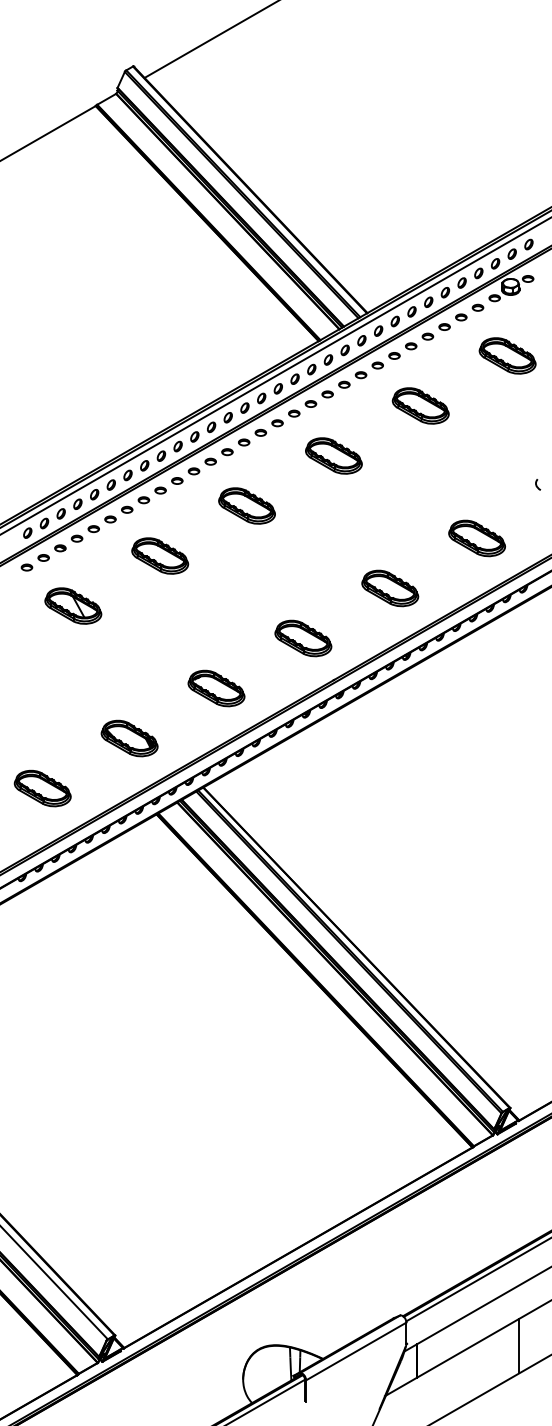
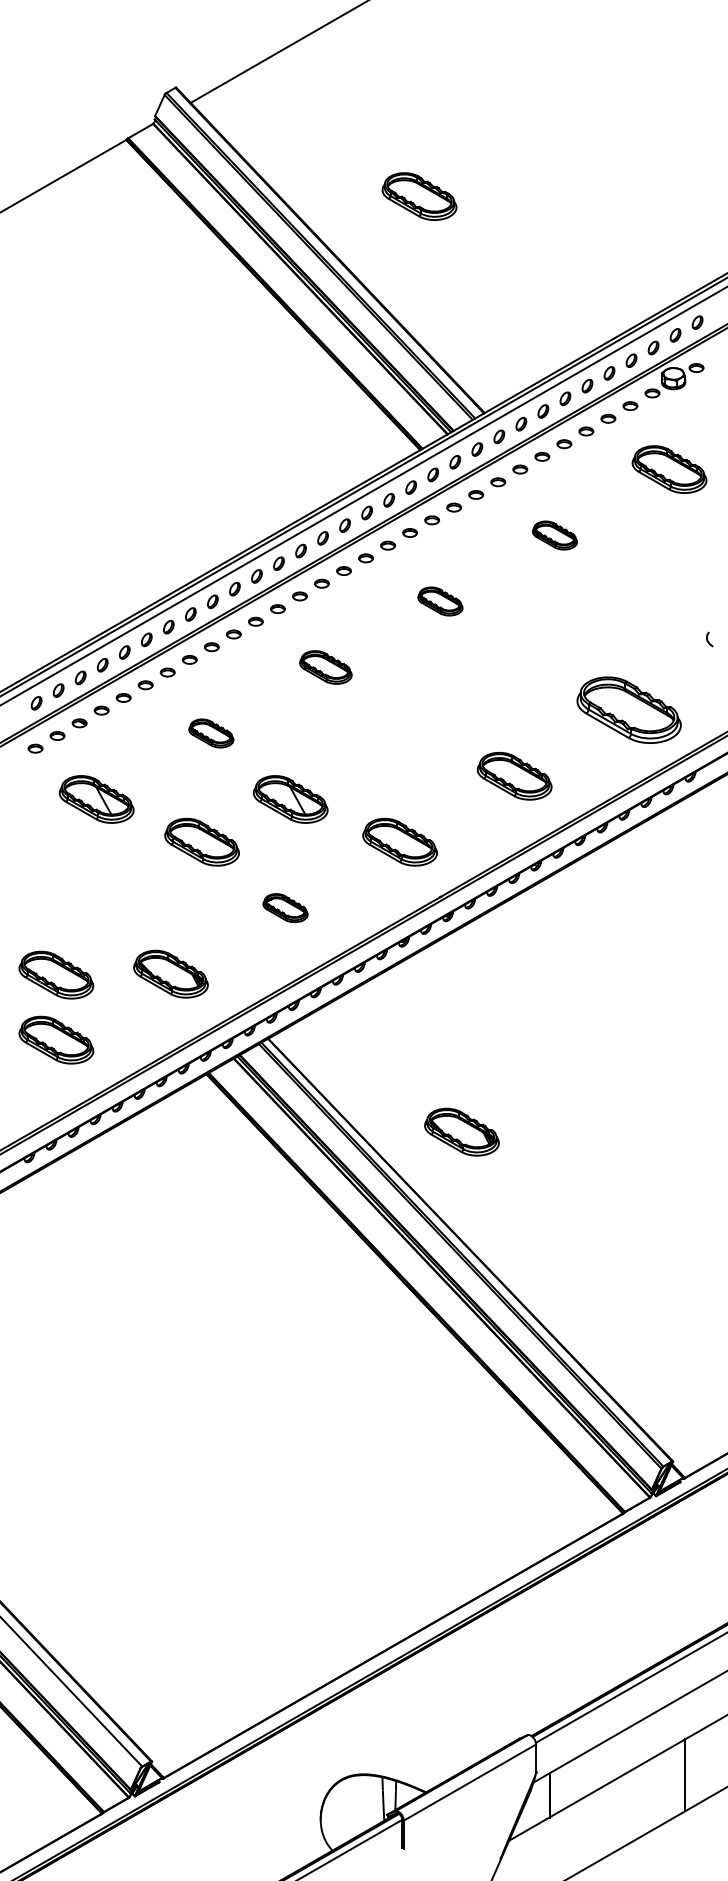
part: (318, 148) -> (419, 196), added
part: (420, 405) -> (554, 535), size x0.6
part: (334, 455) -> (440, 601), size x0.6
part: (246, 506) -> (325, 667), size x0.7
part: (477, 538) -> (629, 710), size x1.4
part: (160, 556) -> (211, 733), size x0.6
part: (220, 606) -> (290, 799), added
part: (152, 638) -> (201, 842), added
part: (216, 687) -> (285, 907), size x0.6
part: (42, 738) -> (56, 974), added
part: (349, 857) -> (461, 1131), added

